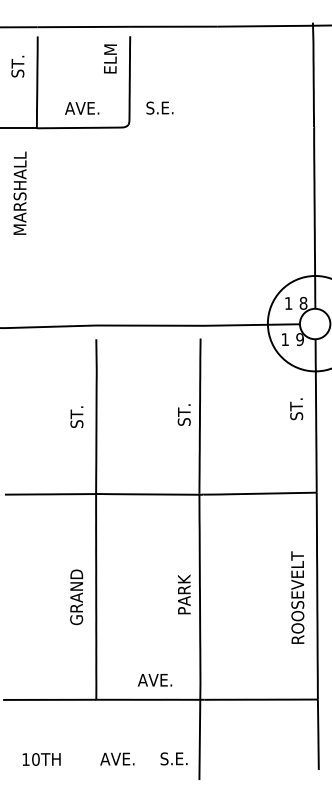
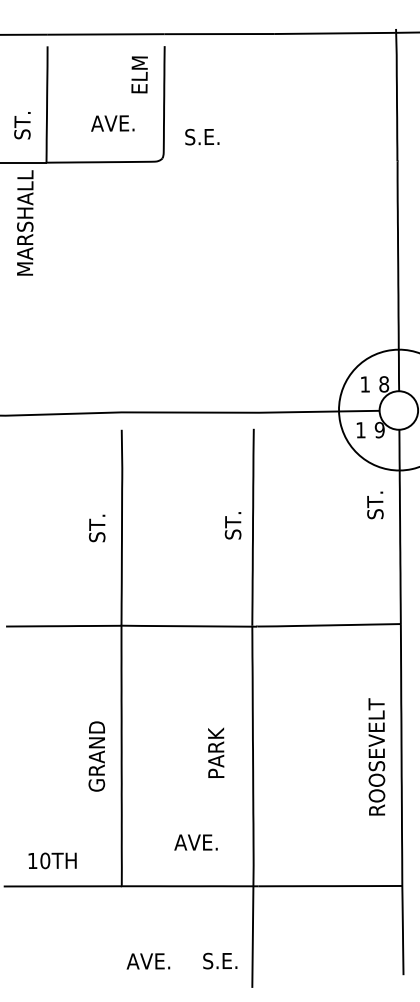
text: (17, 66) -> (22, 125), moved
text: (81, 108) -> (112, 123), moved
text: (20, 192) -> (25, 222), moved
text: (296, 409) -> (375, 505), moved
text: (184, 594) -> (216, 752), moved
text: (154, 680) -> (195, 842), moved
text: (41, 759) -> (52, 860), moved

